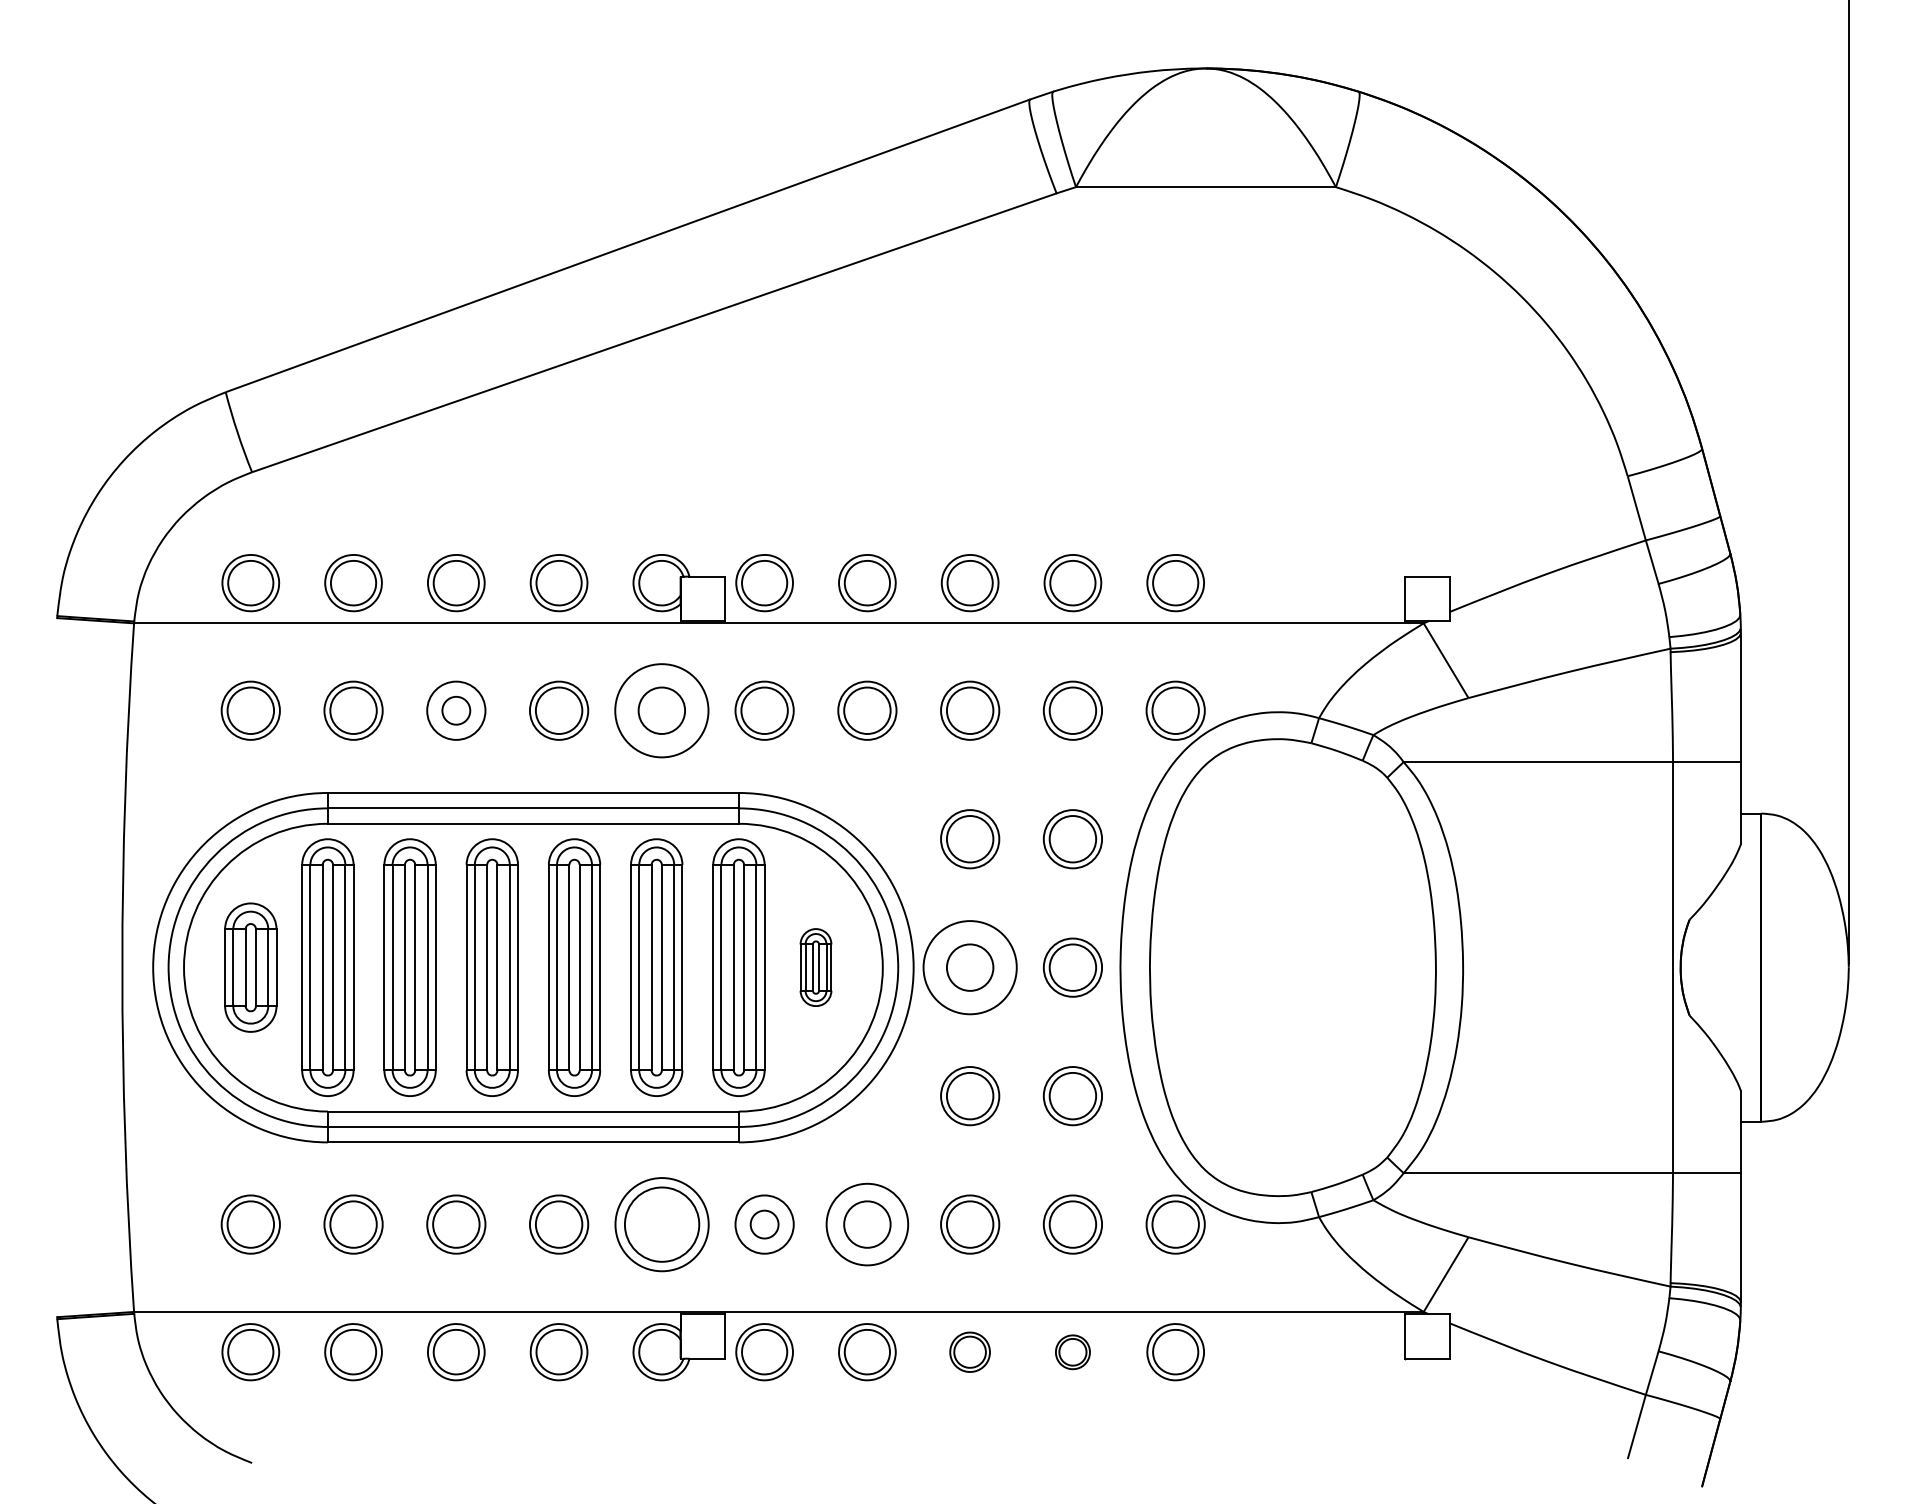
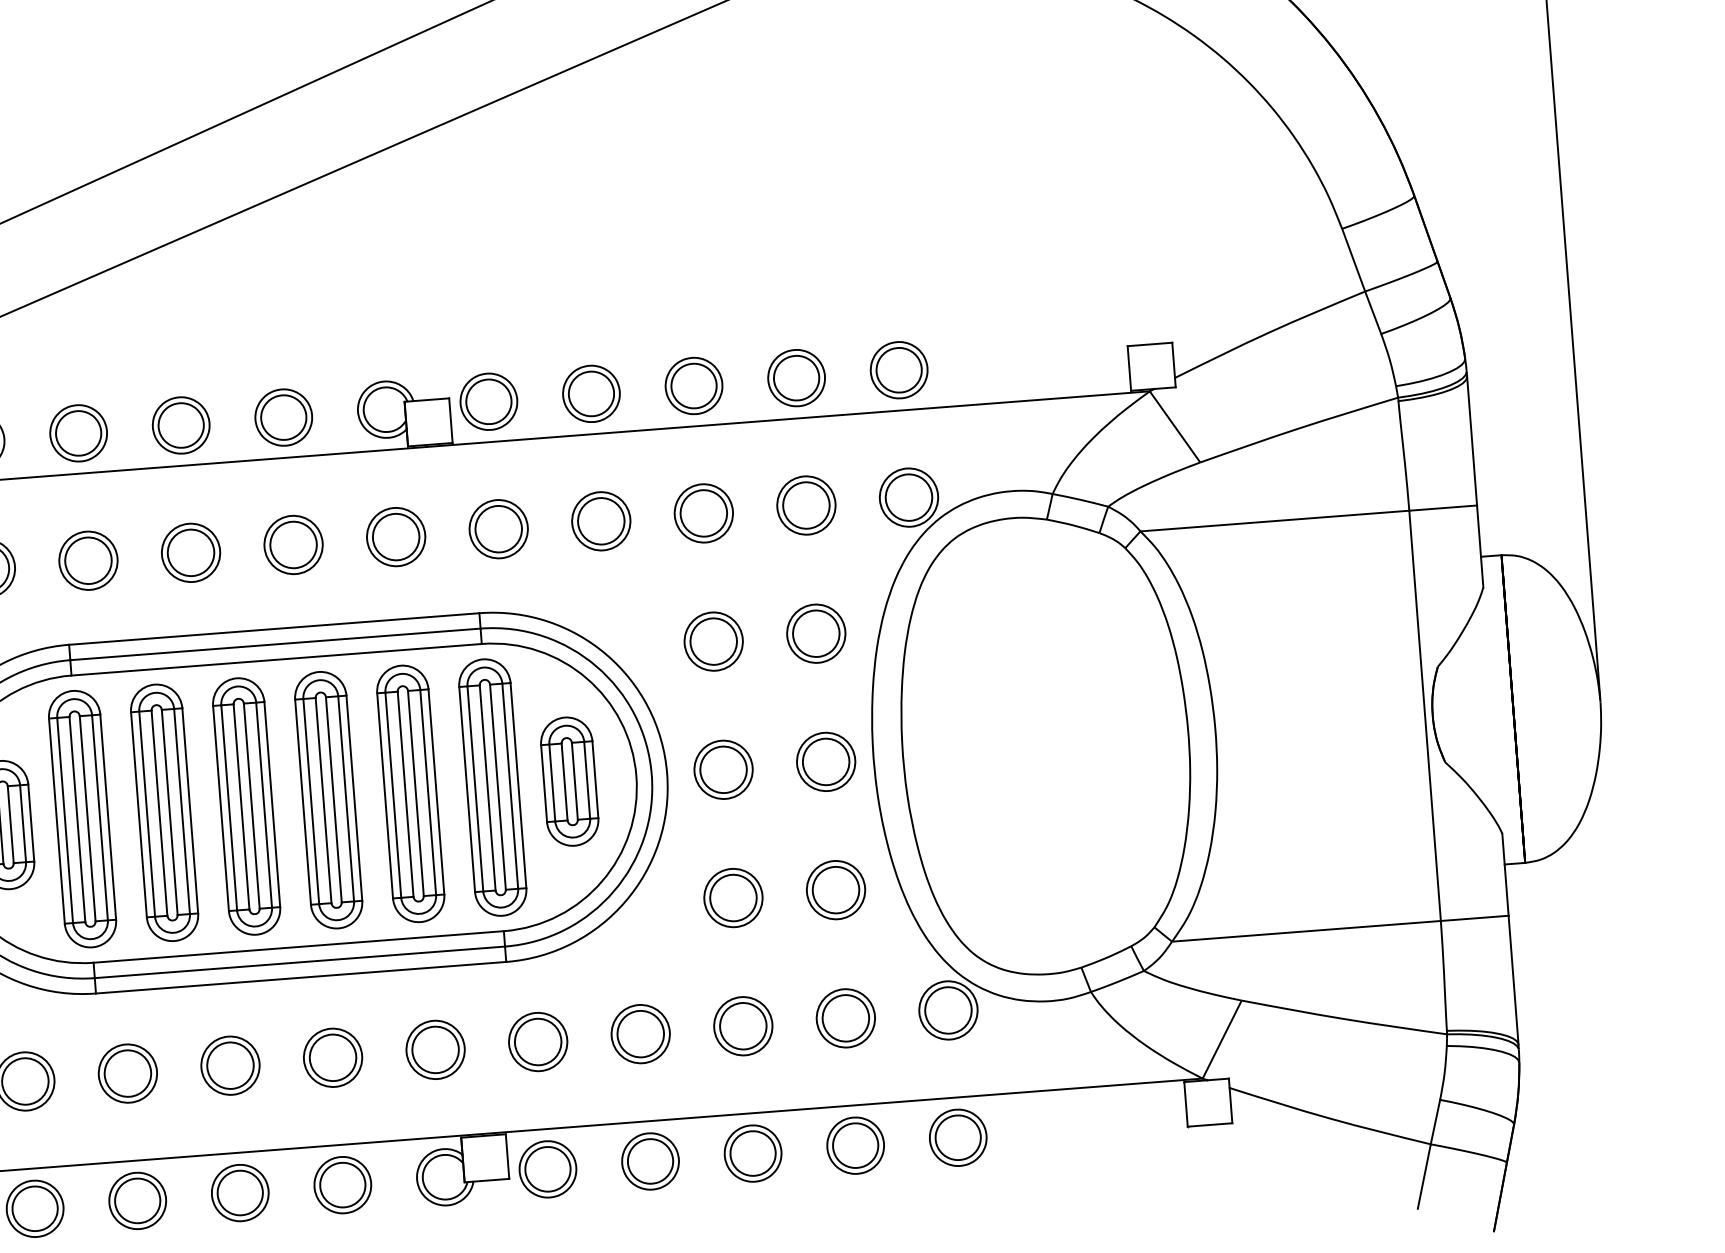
circle: (456, 710) -> (191, 552), size x1.67
circle: (661, 710) -> (395, 536), size x0.62
part: (815, 967) -> (569, 781), size x1.67
circle: (970, 967) -> (723, 769), size x0.62
part: (661, 1224) -> (435, 1049), size x0.62
circle: (764, 1224) -> (538, 1041), size x1.67
circle: (867, 1224) -> (640, 1034), size x0.71
part: (969, 1352) -> (752, 1153), size x1.43
part: (1072, 1352) -> (855, 1146), size x1.67

